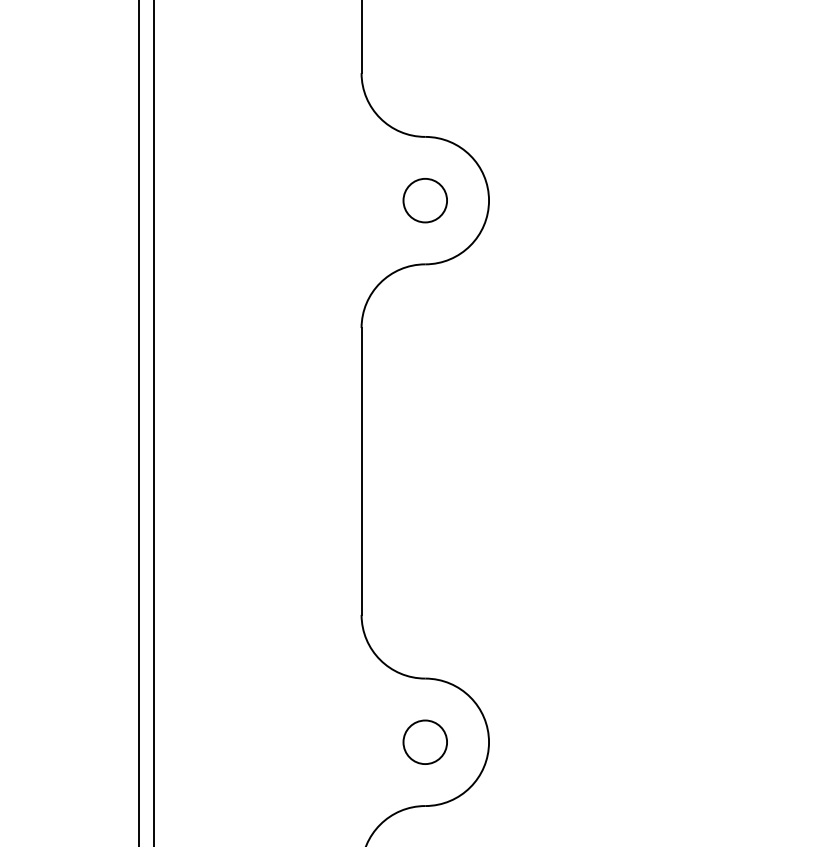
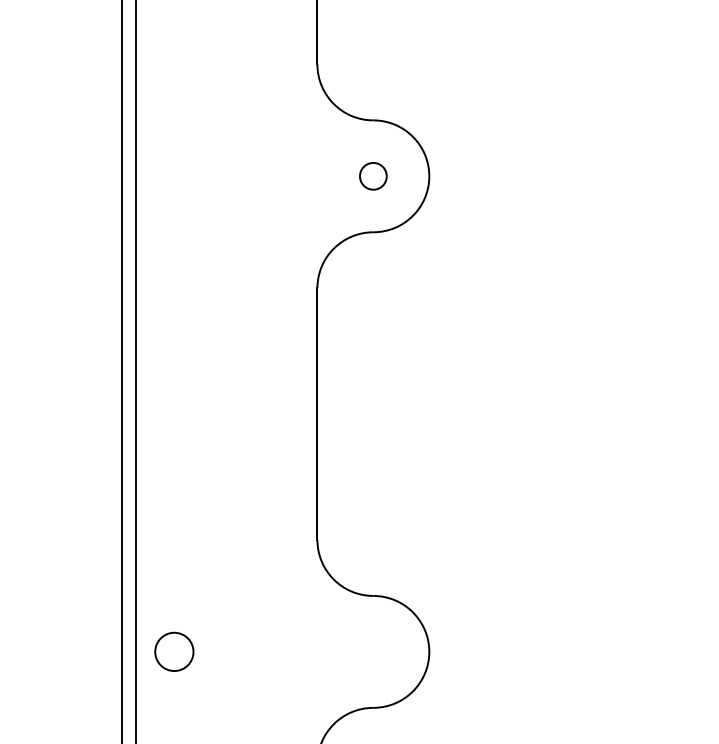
circle: (425, 200) -> (373, 176), size x0.7
circle: (425, 741) -> (174, 651), moved

